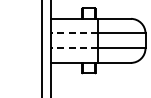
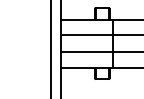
line: (74, 33) -> (86, 35), dashed -> solid
line: (74, 48) -> (86, 51), dashed -> solid

